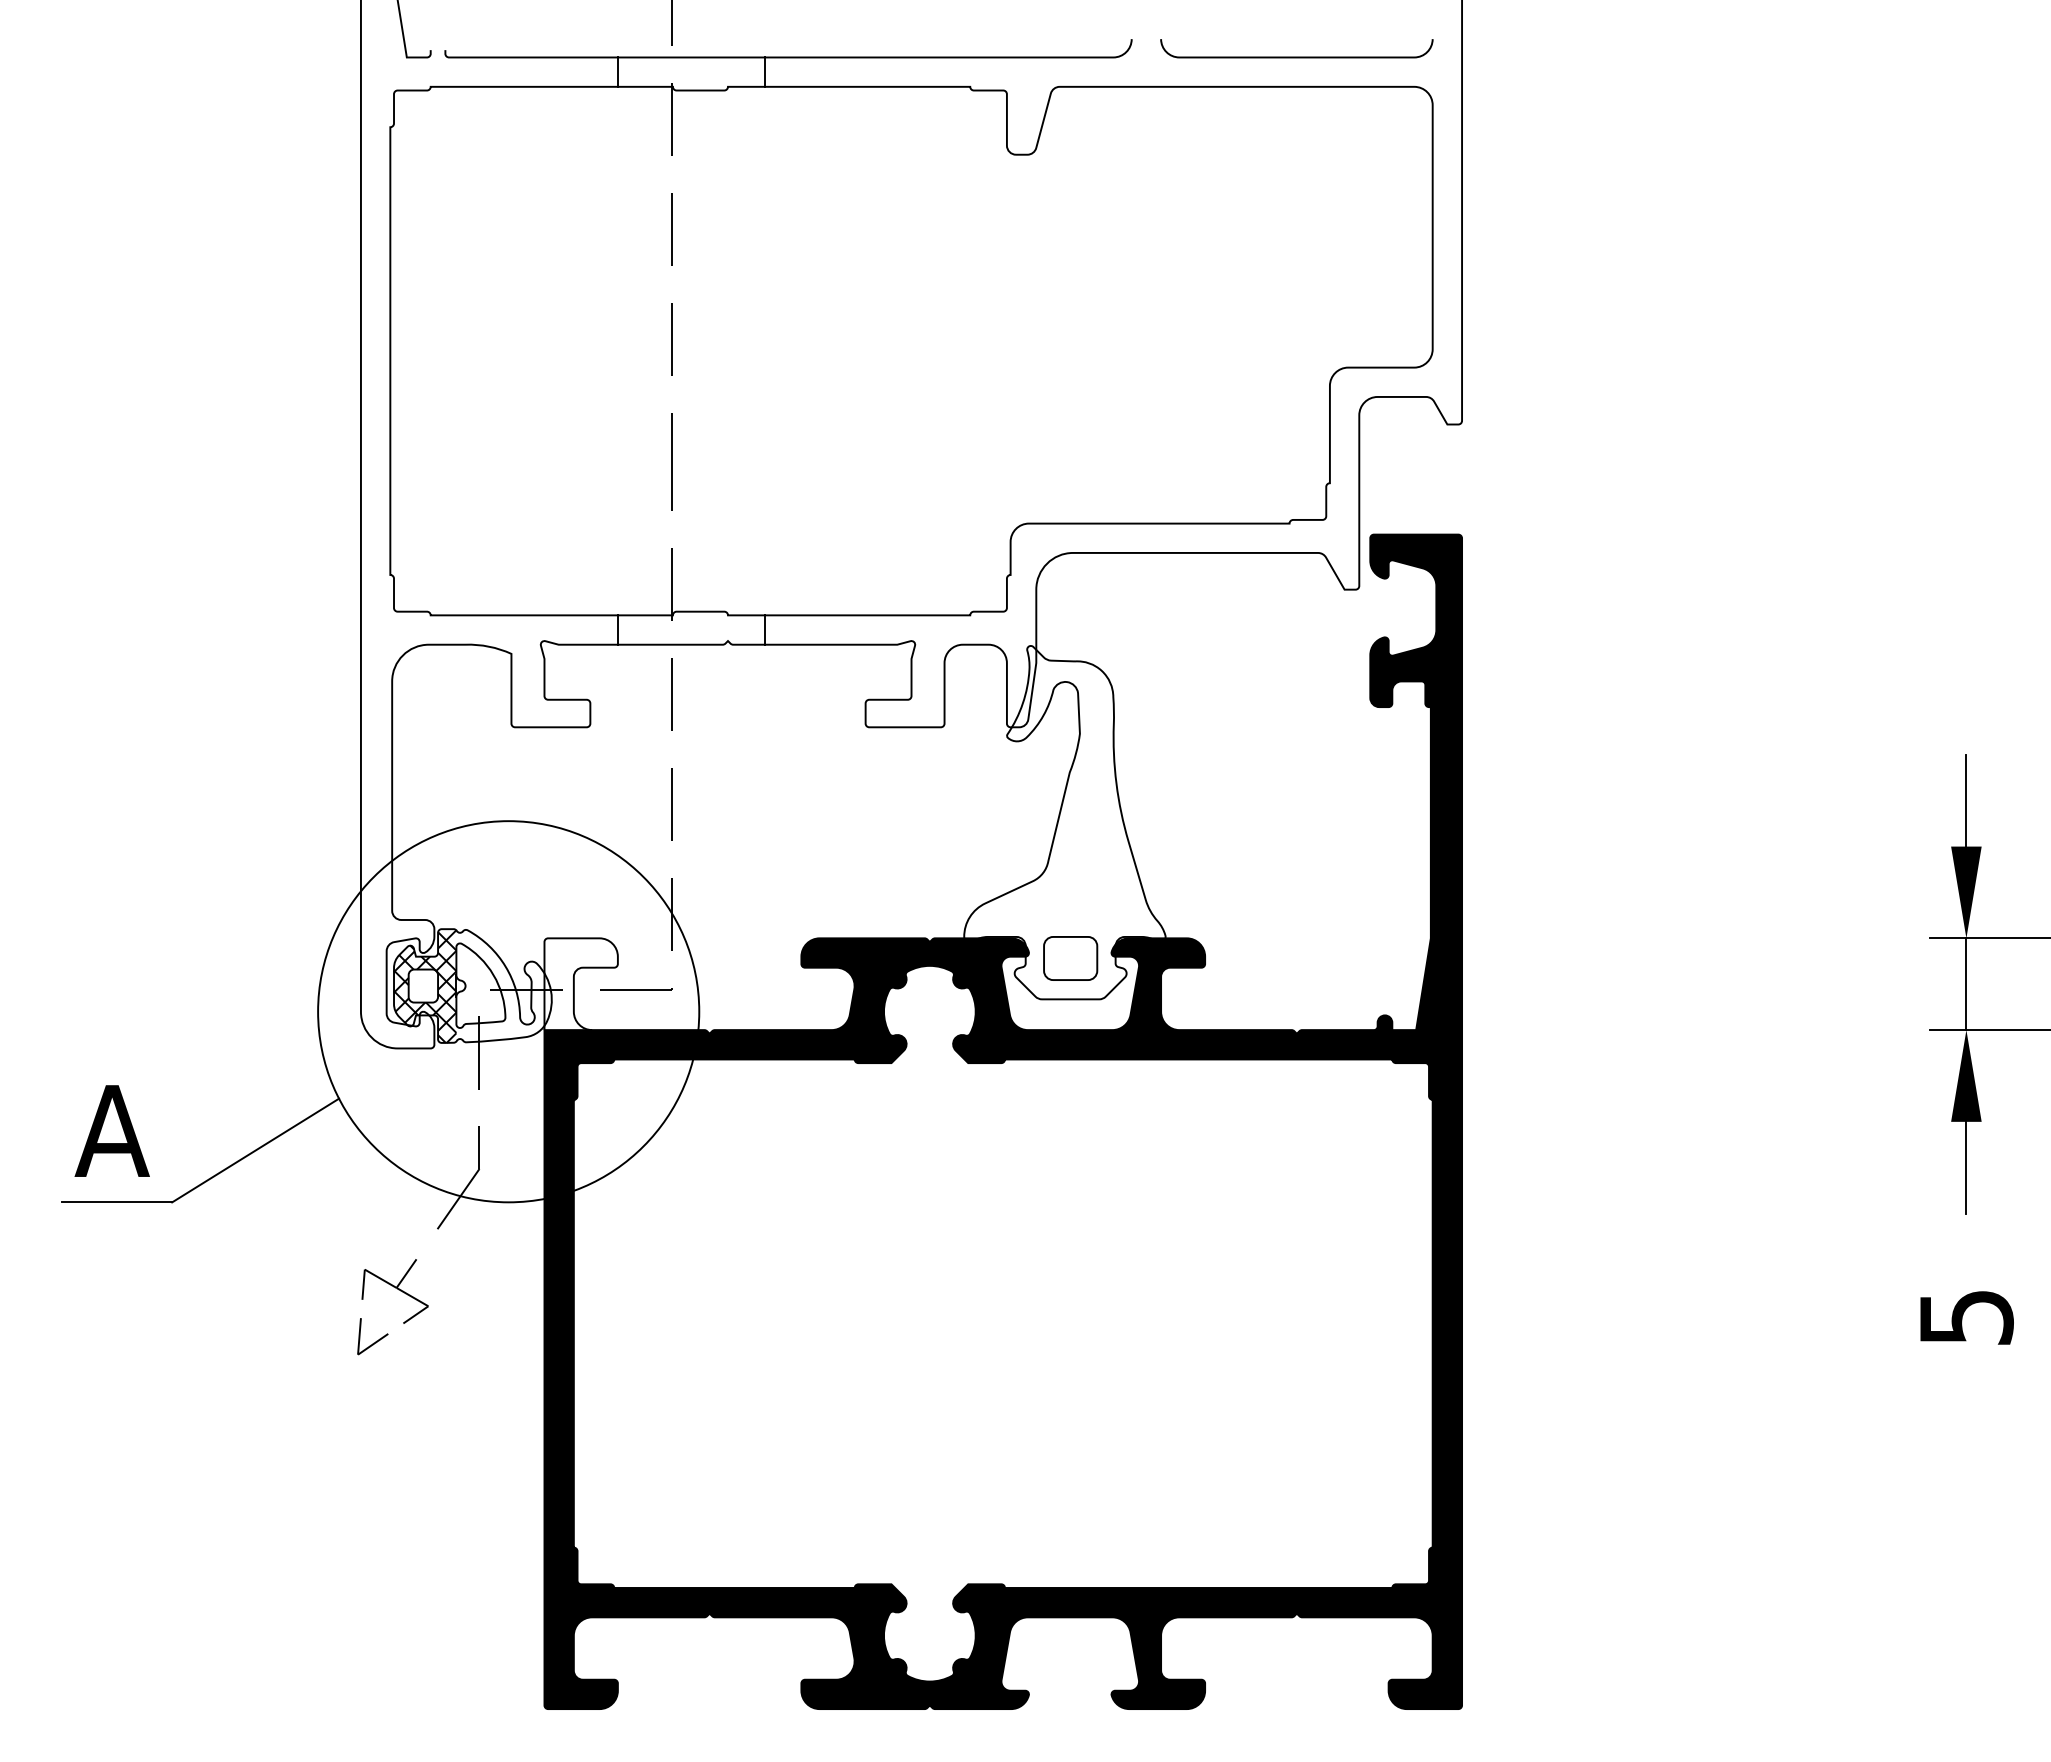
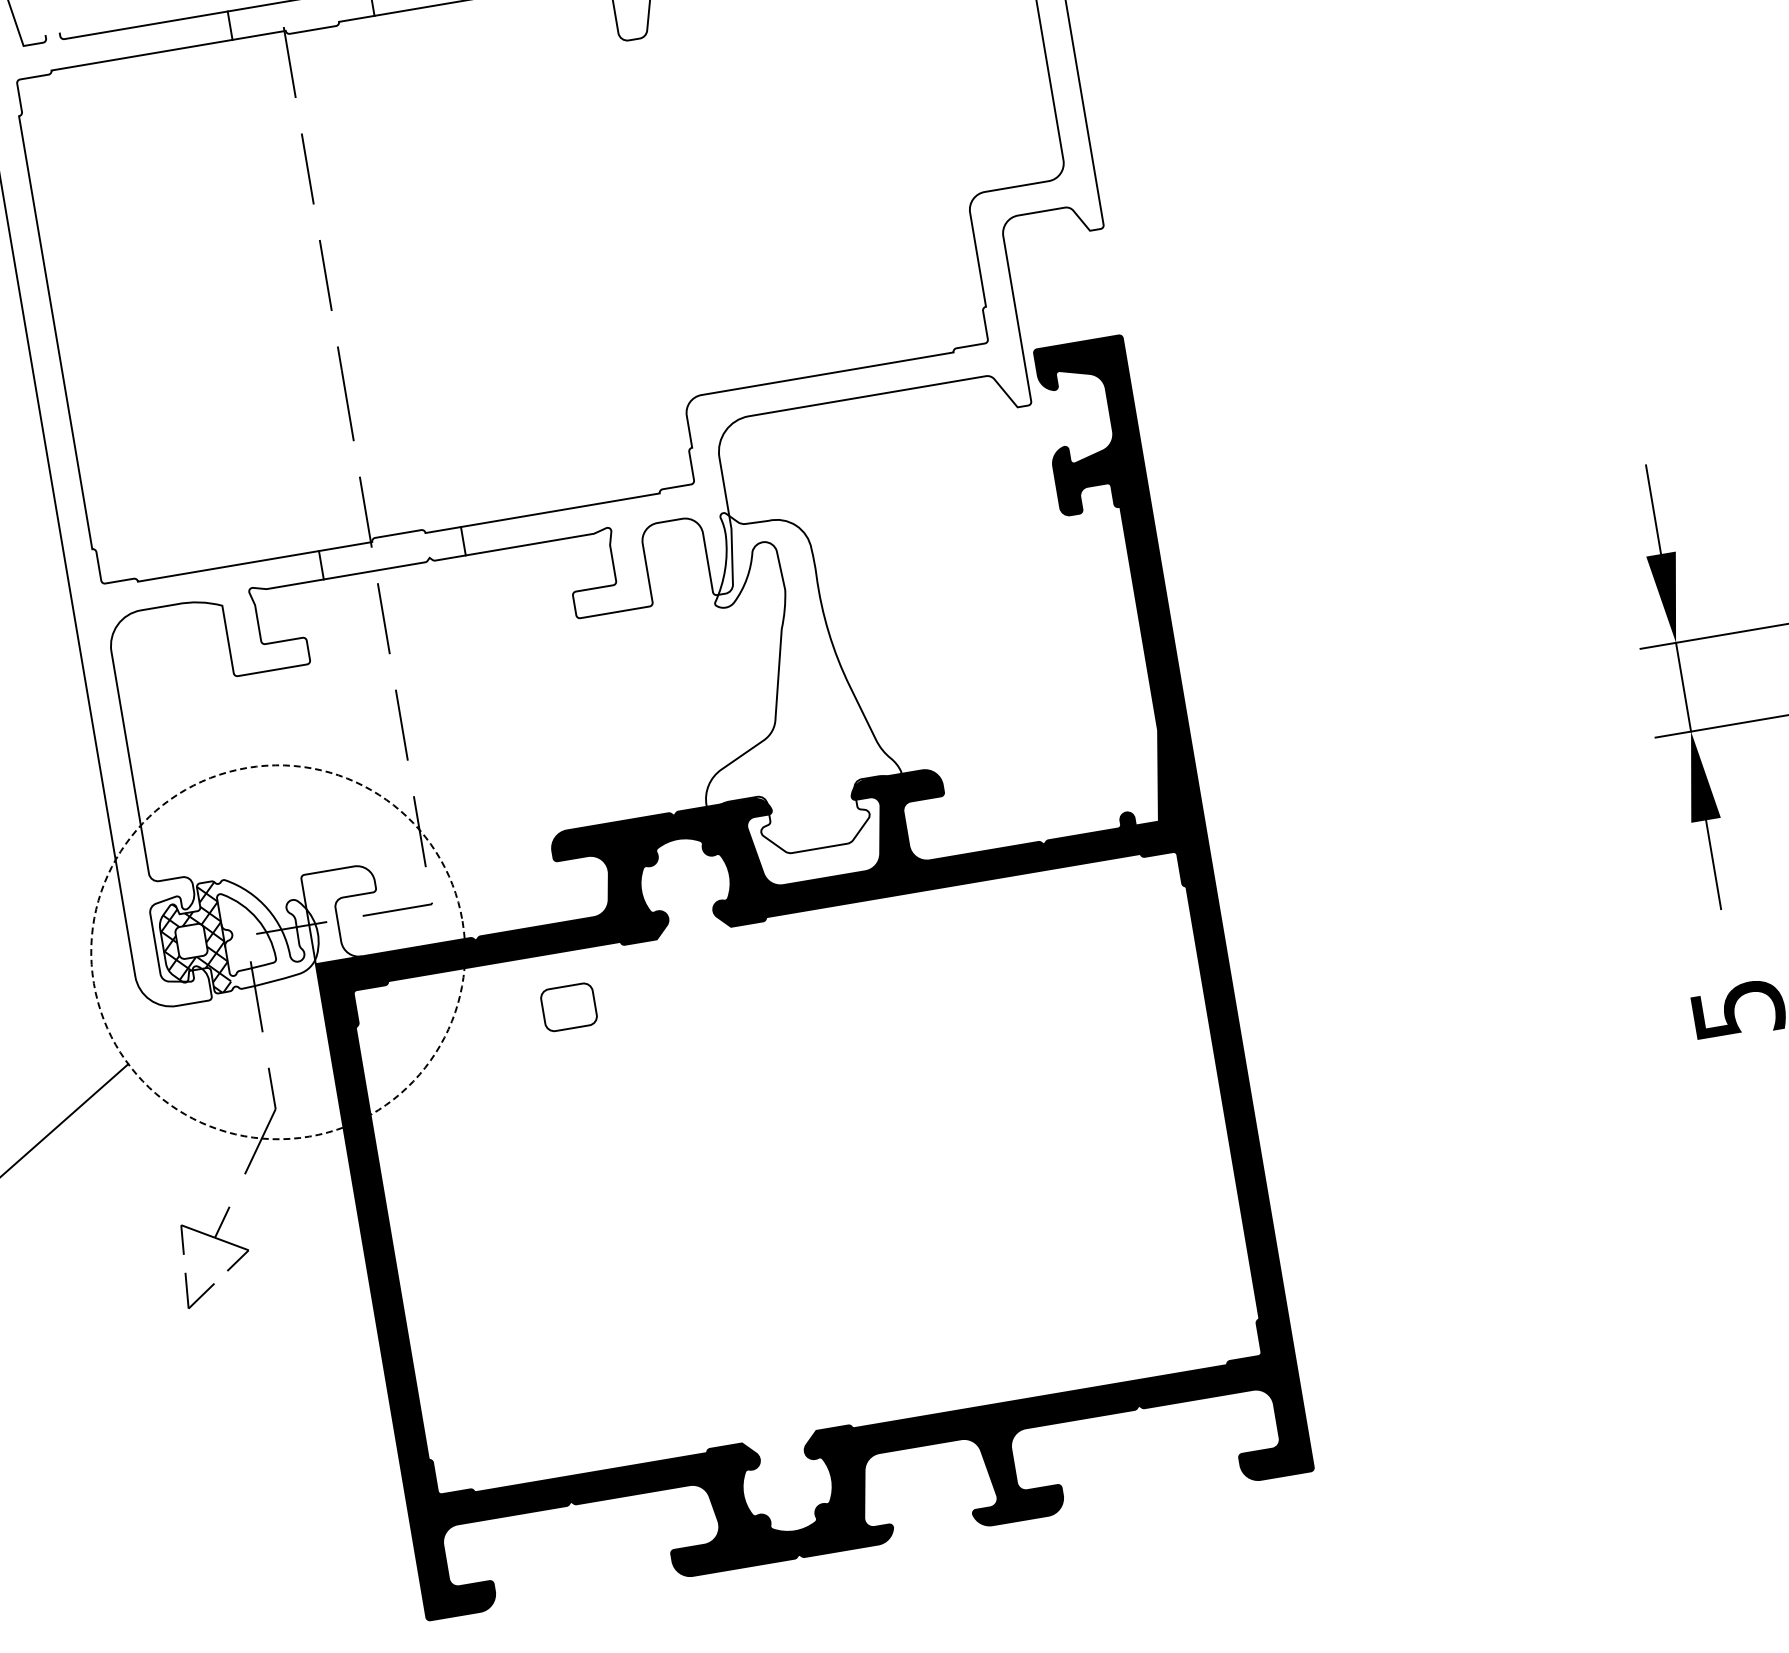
part: (1070, 958) -> (568, 1007), moved
circle: (508, 1011) -> (277, 952), solid -> dashed

